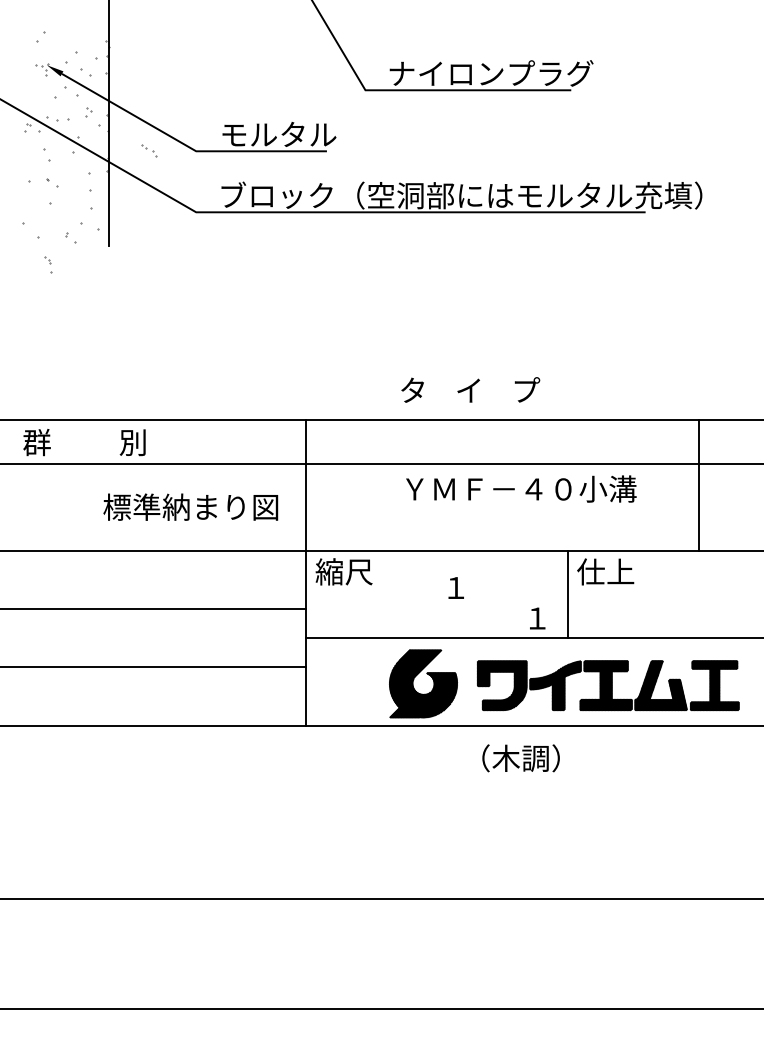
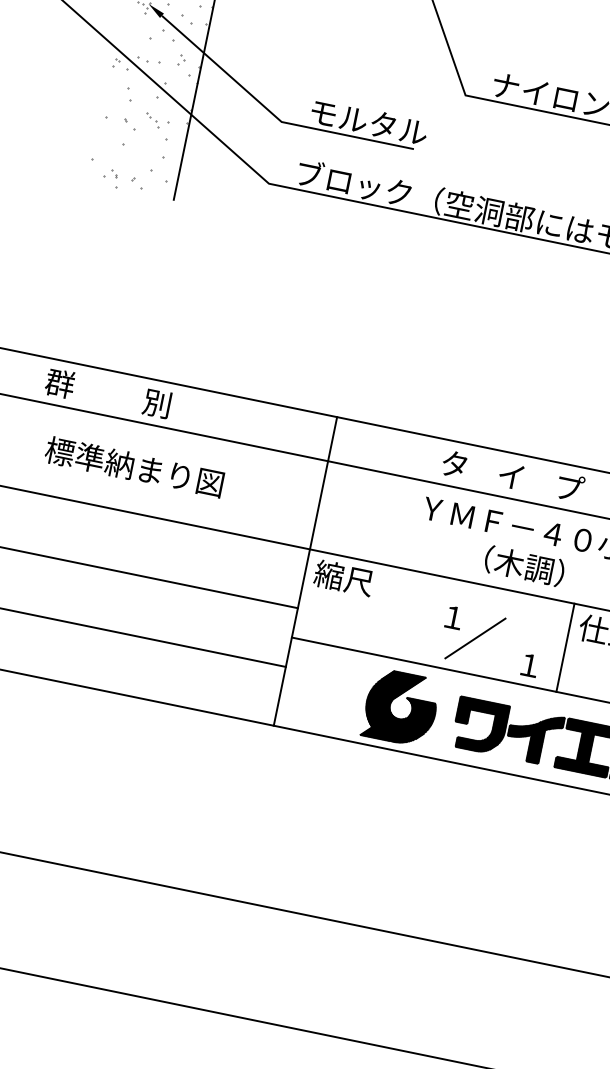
part: (149, 150) -> (152, 119), moved
part: (48, 264) -> (114, 178), moved
text: (470, 389) -> (513, 475), moved
text: (190, 506) -> (134, 466), moved
line: (480, 603) -> (475, 638), added
text: (520, 758) -> (523, 566), moved

